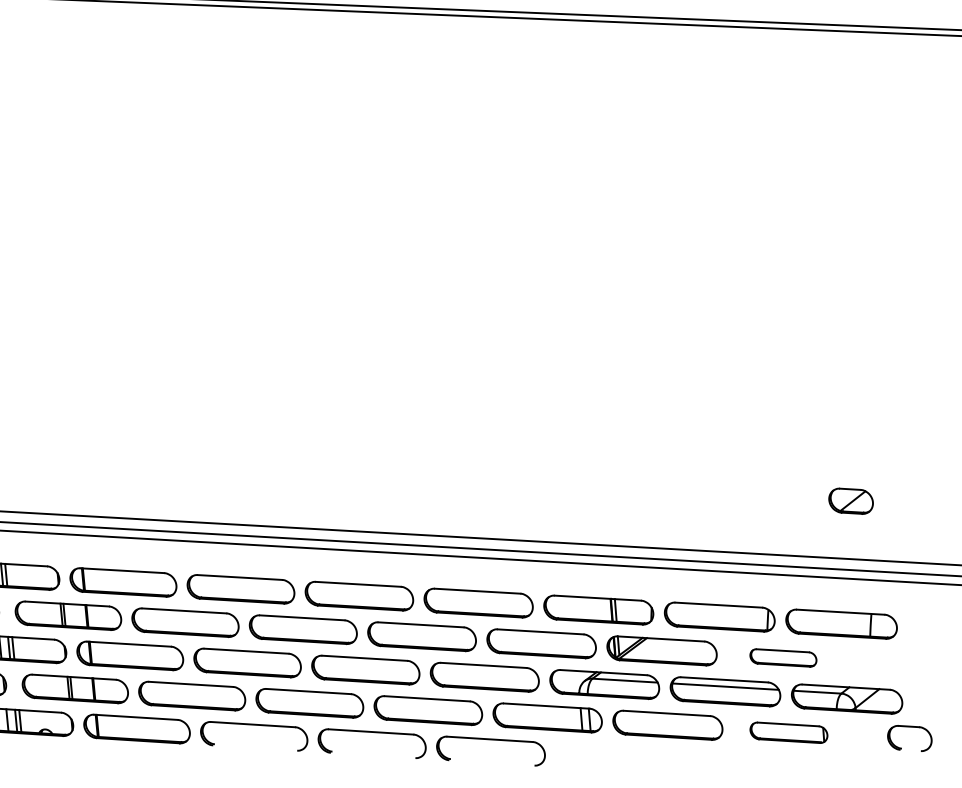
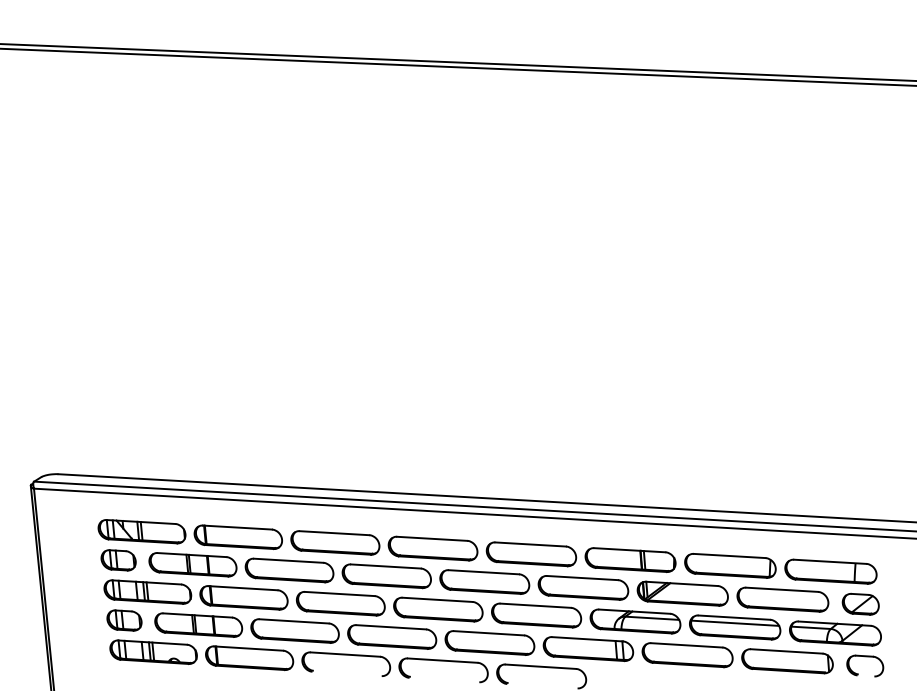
part: (850, 500) -> (860, 603), moved
part: (782, 657) -> (782, 599), size x1.67
part: (910, 728) -> (865, 657), moved
part: (788, 733) -> (787, 661), size x1.43

